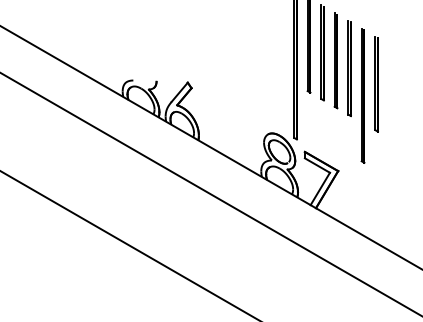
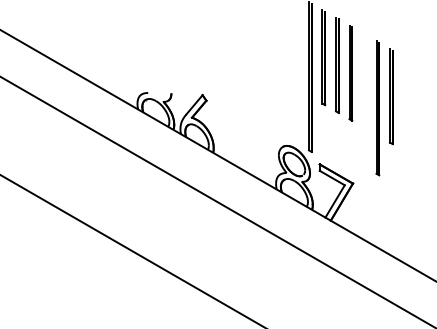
line: (348, 68) -> (363, 80), removed

